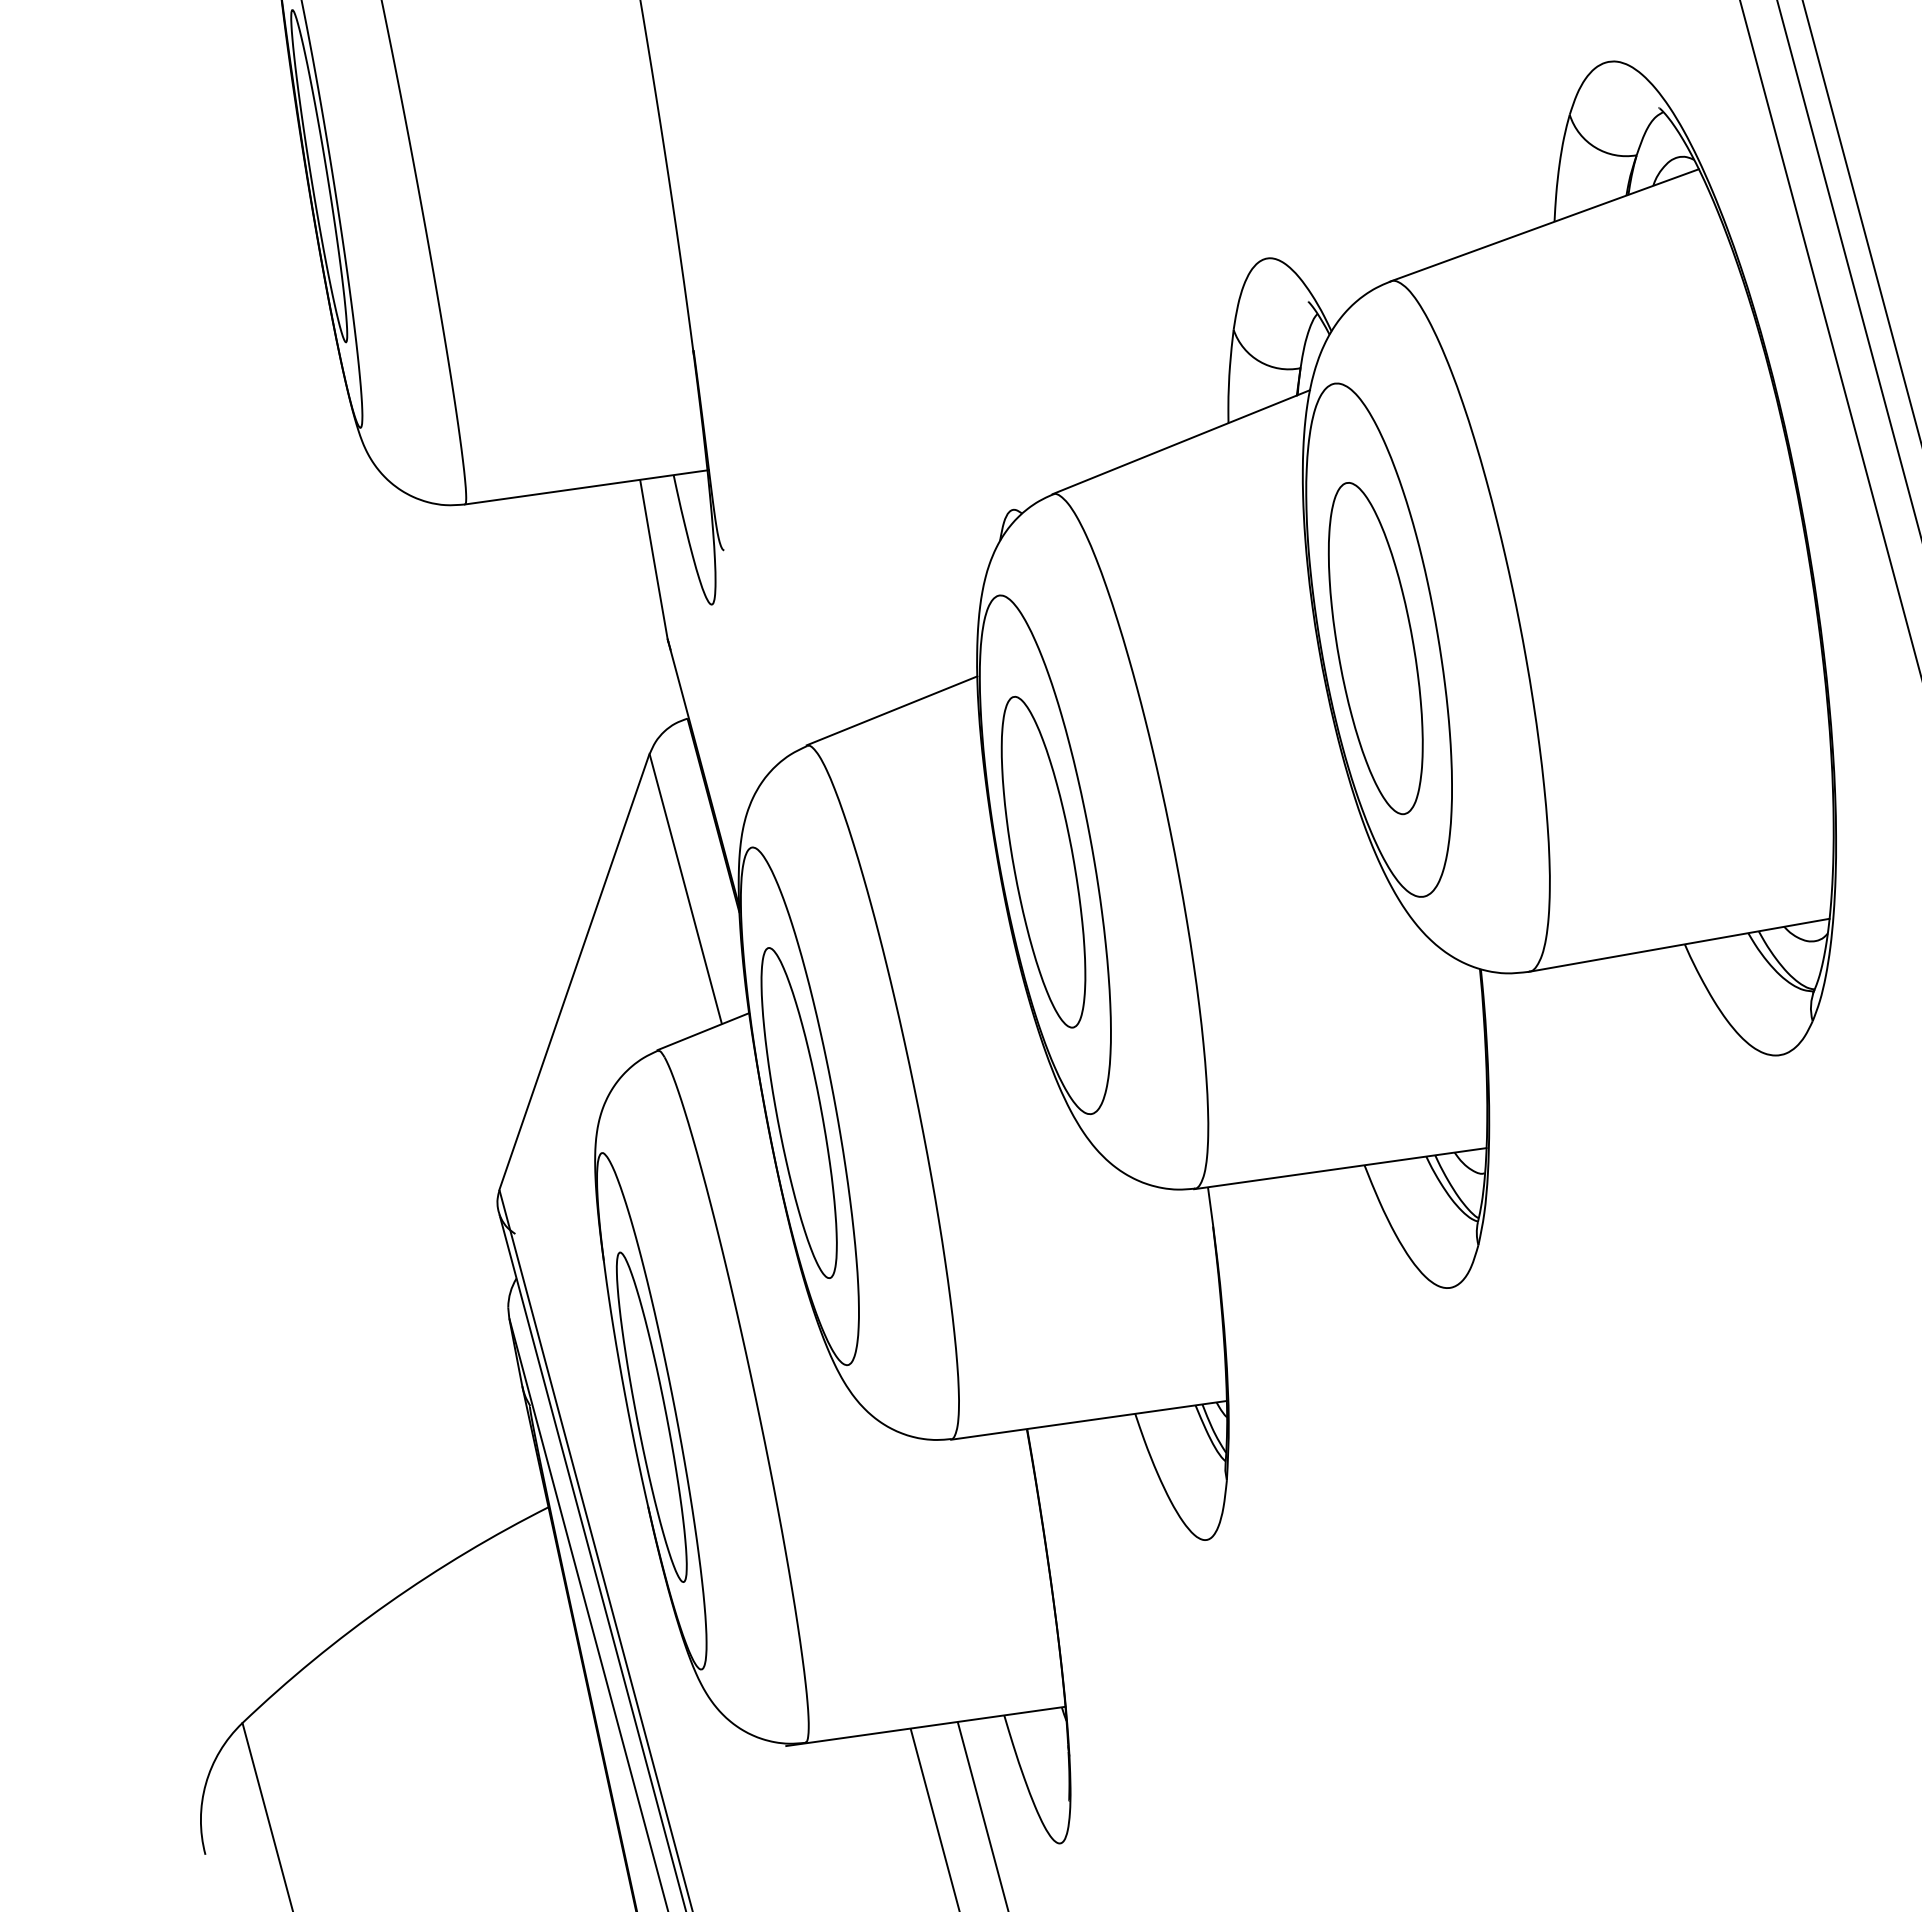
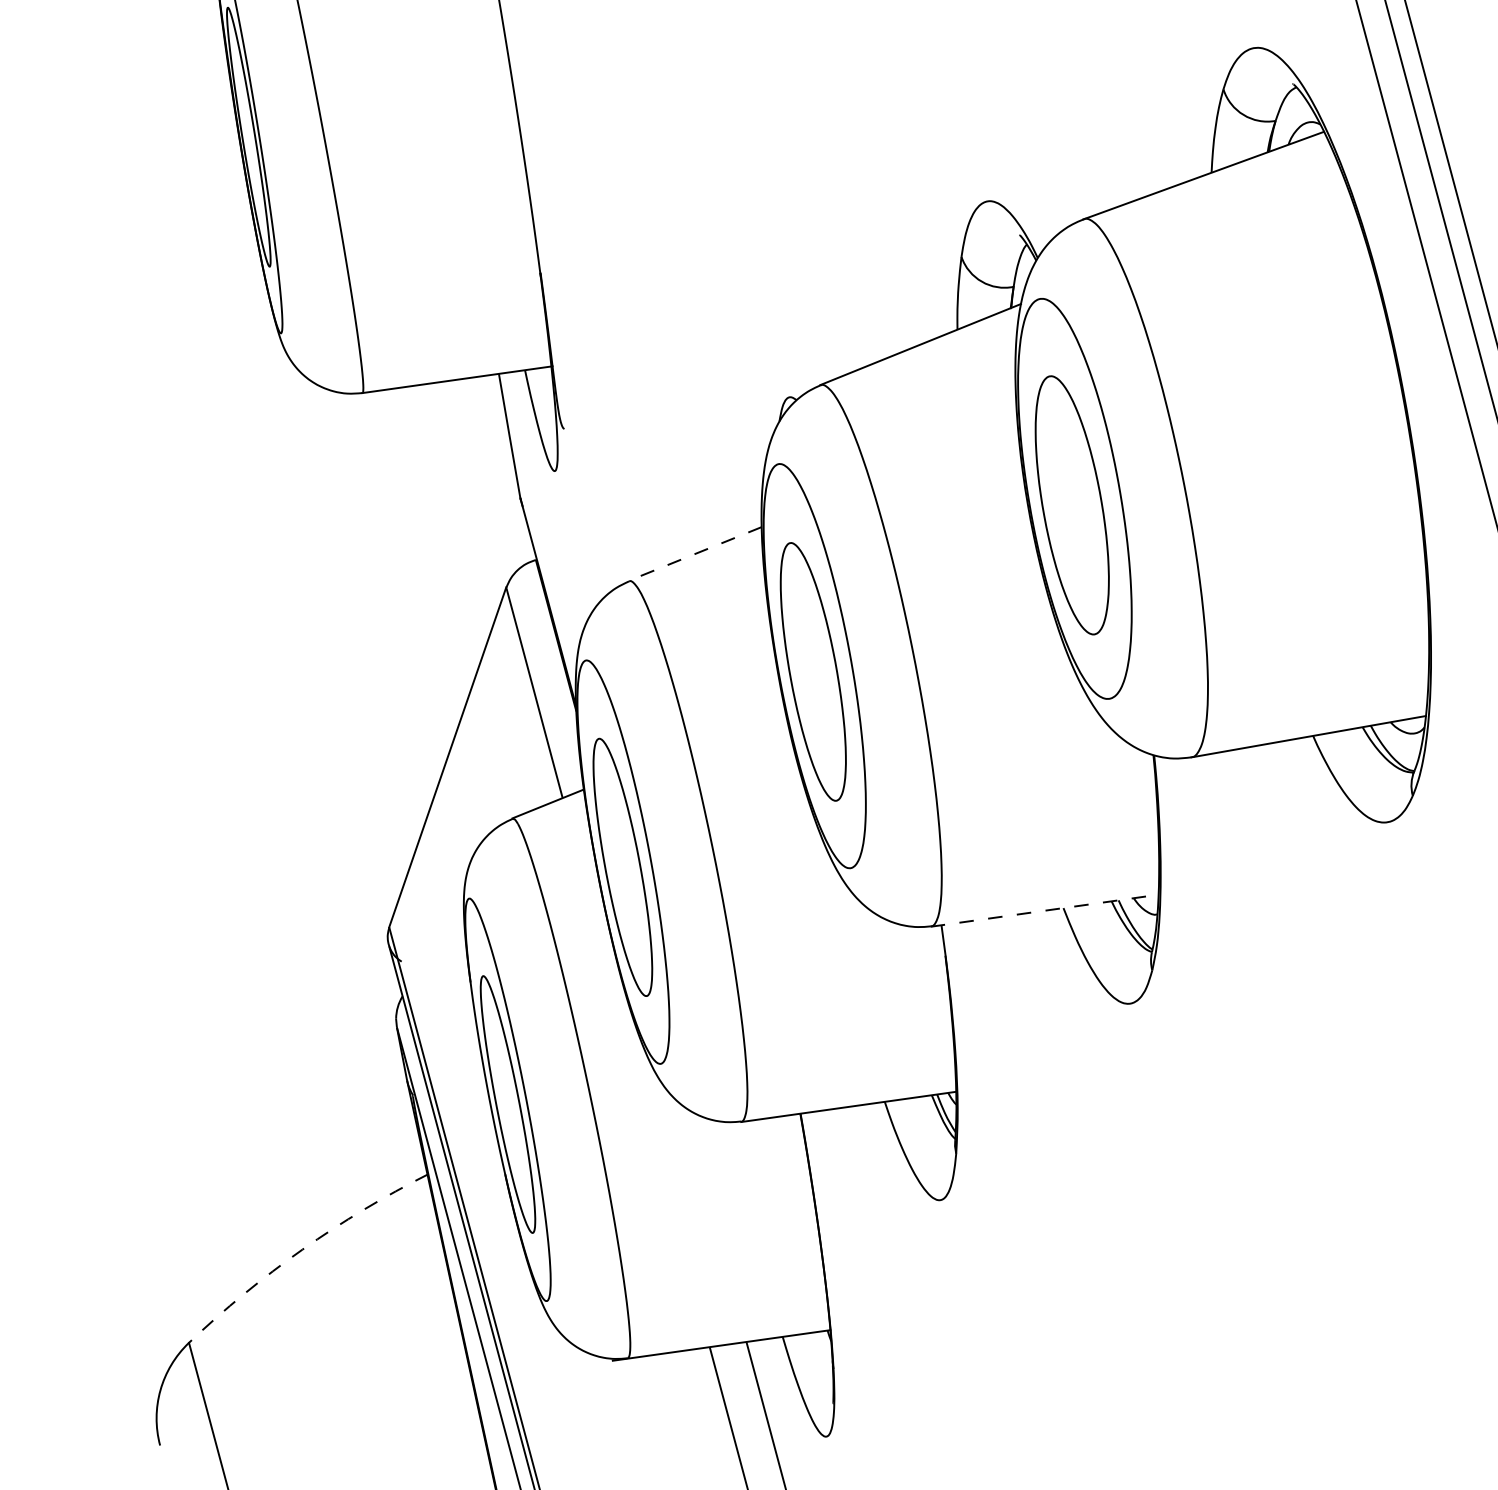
line: (892, 710) -> (695, 553), solid -> dashed
line: (1340, 1168) -> (1044, 910), solid -> dashed
arc: (388, 1603) -> (302, 1249), solid -> dashed

